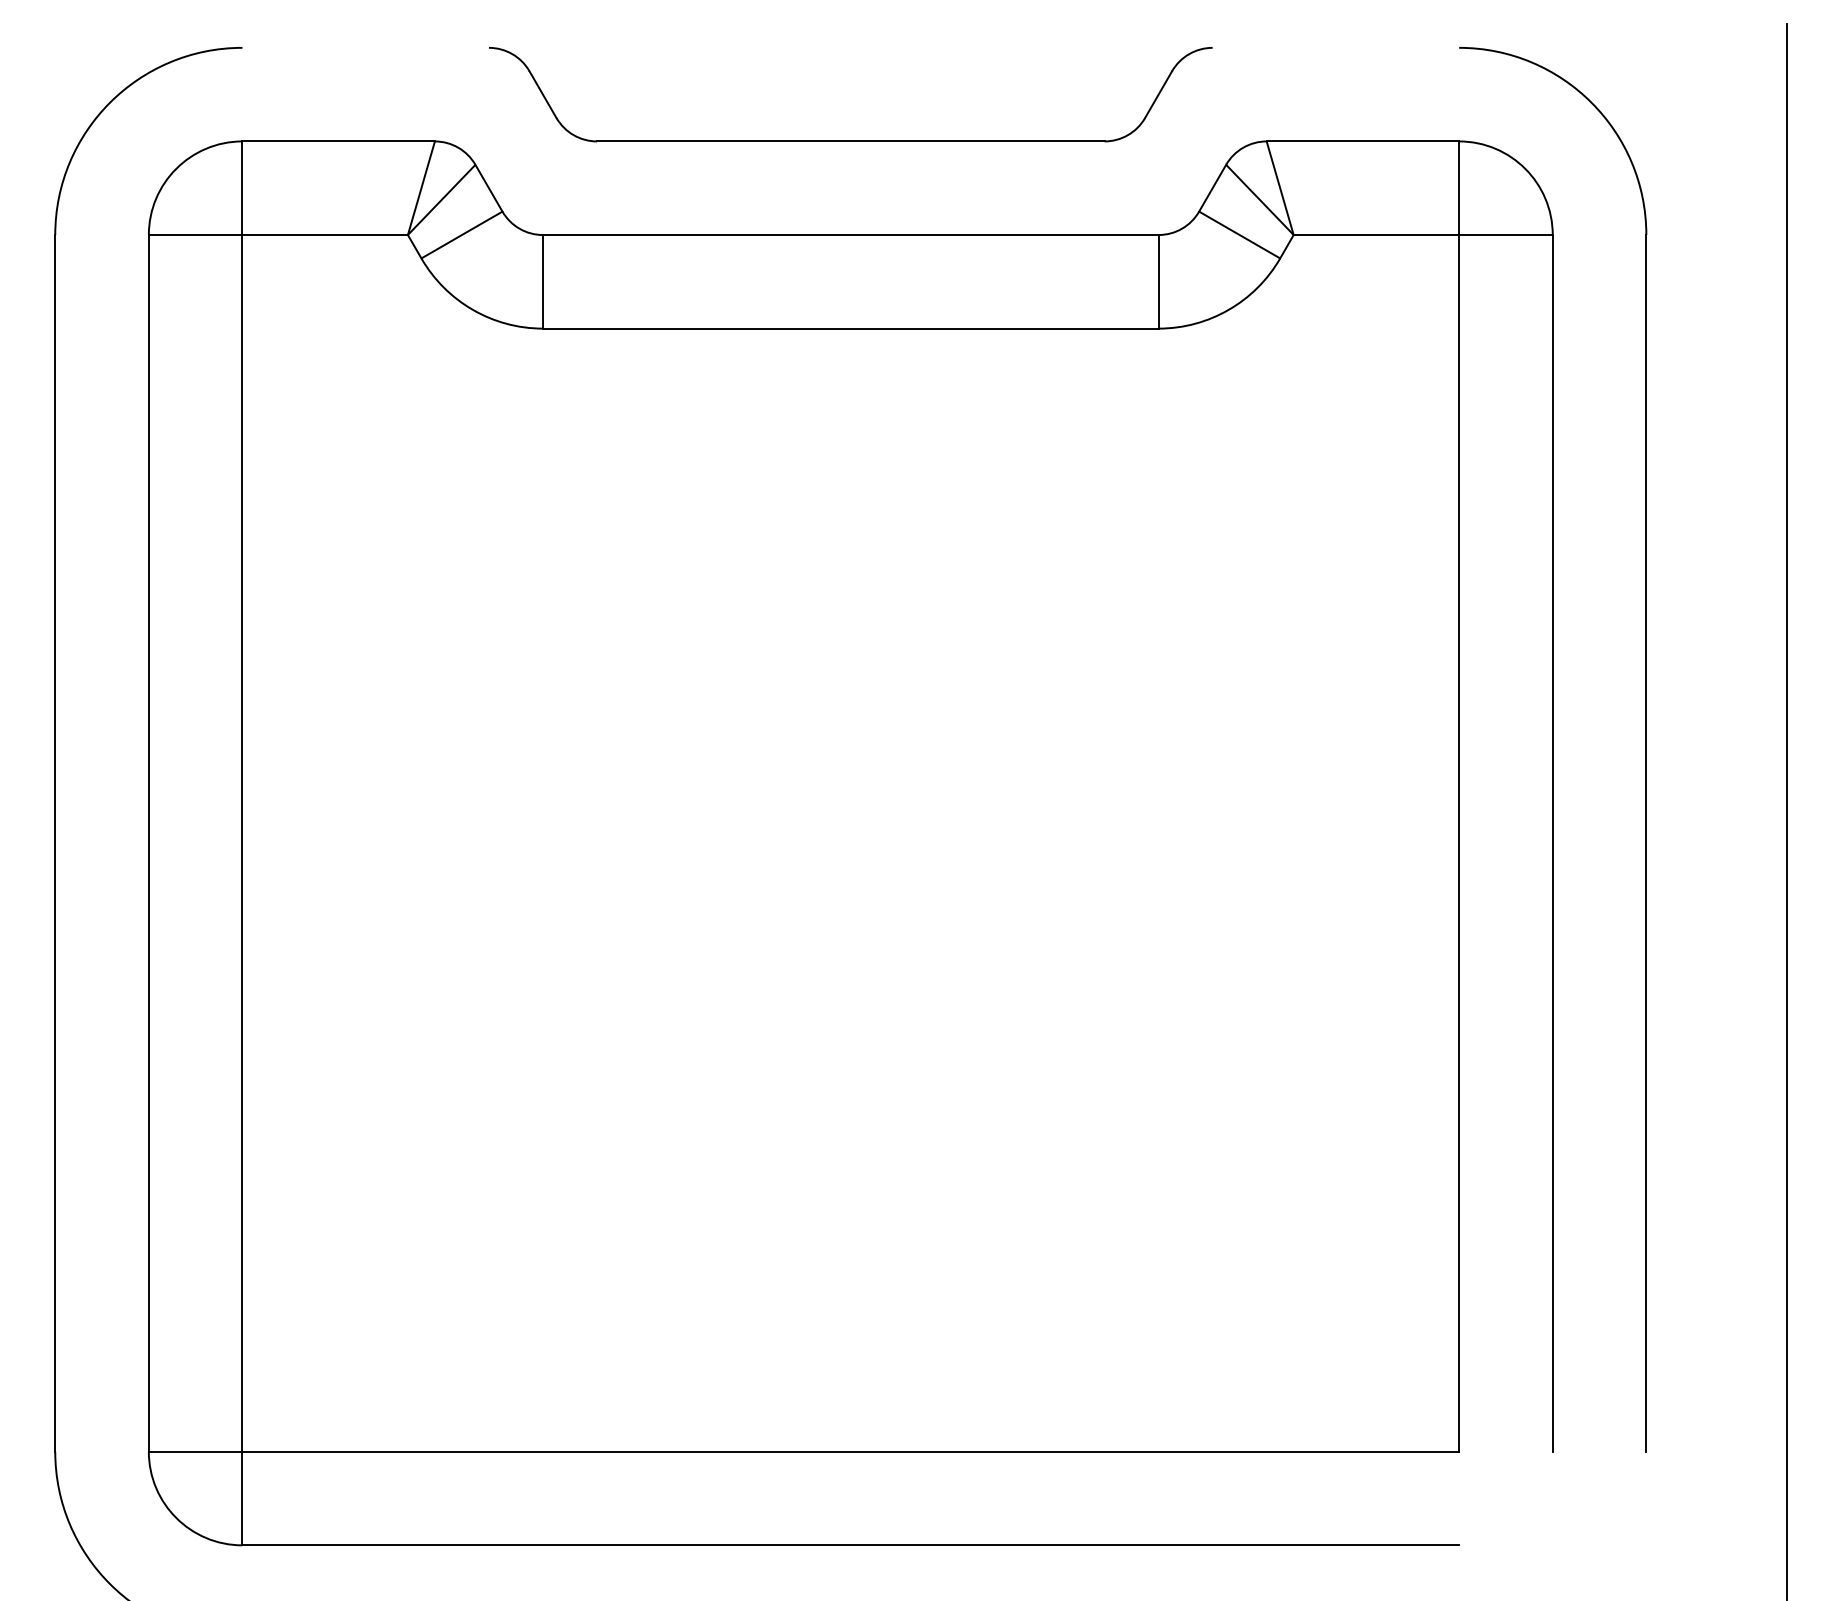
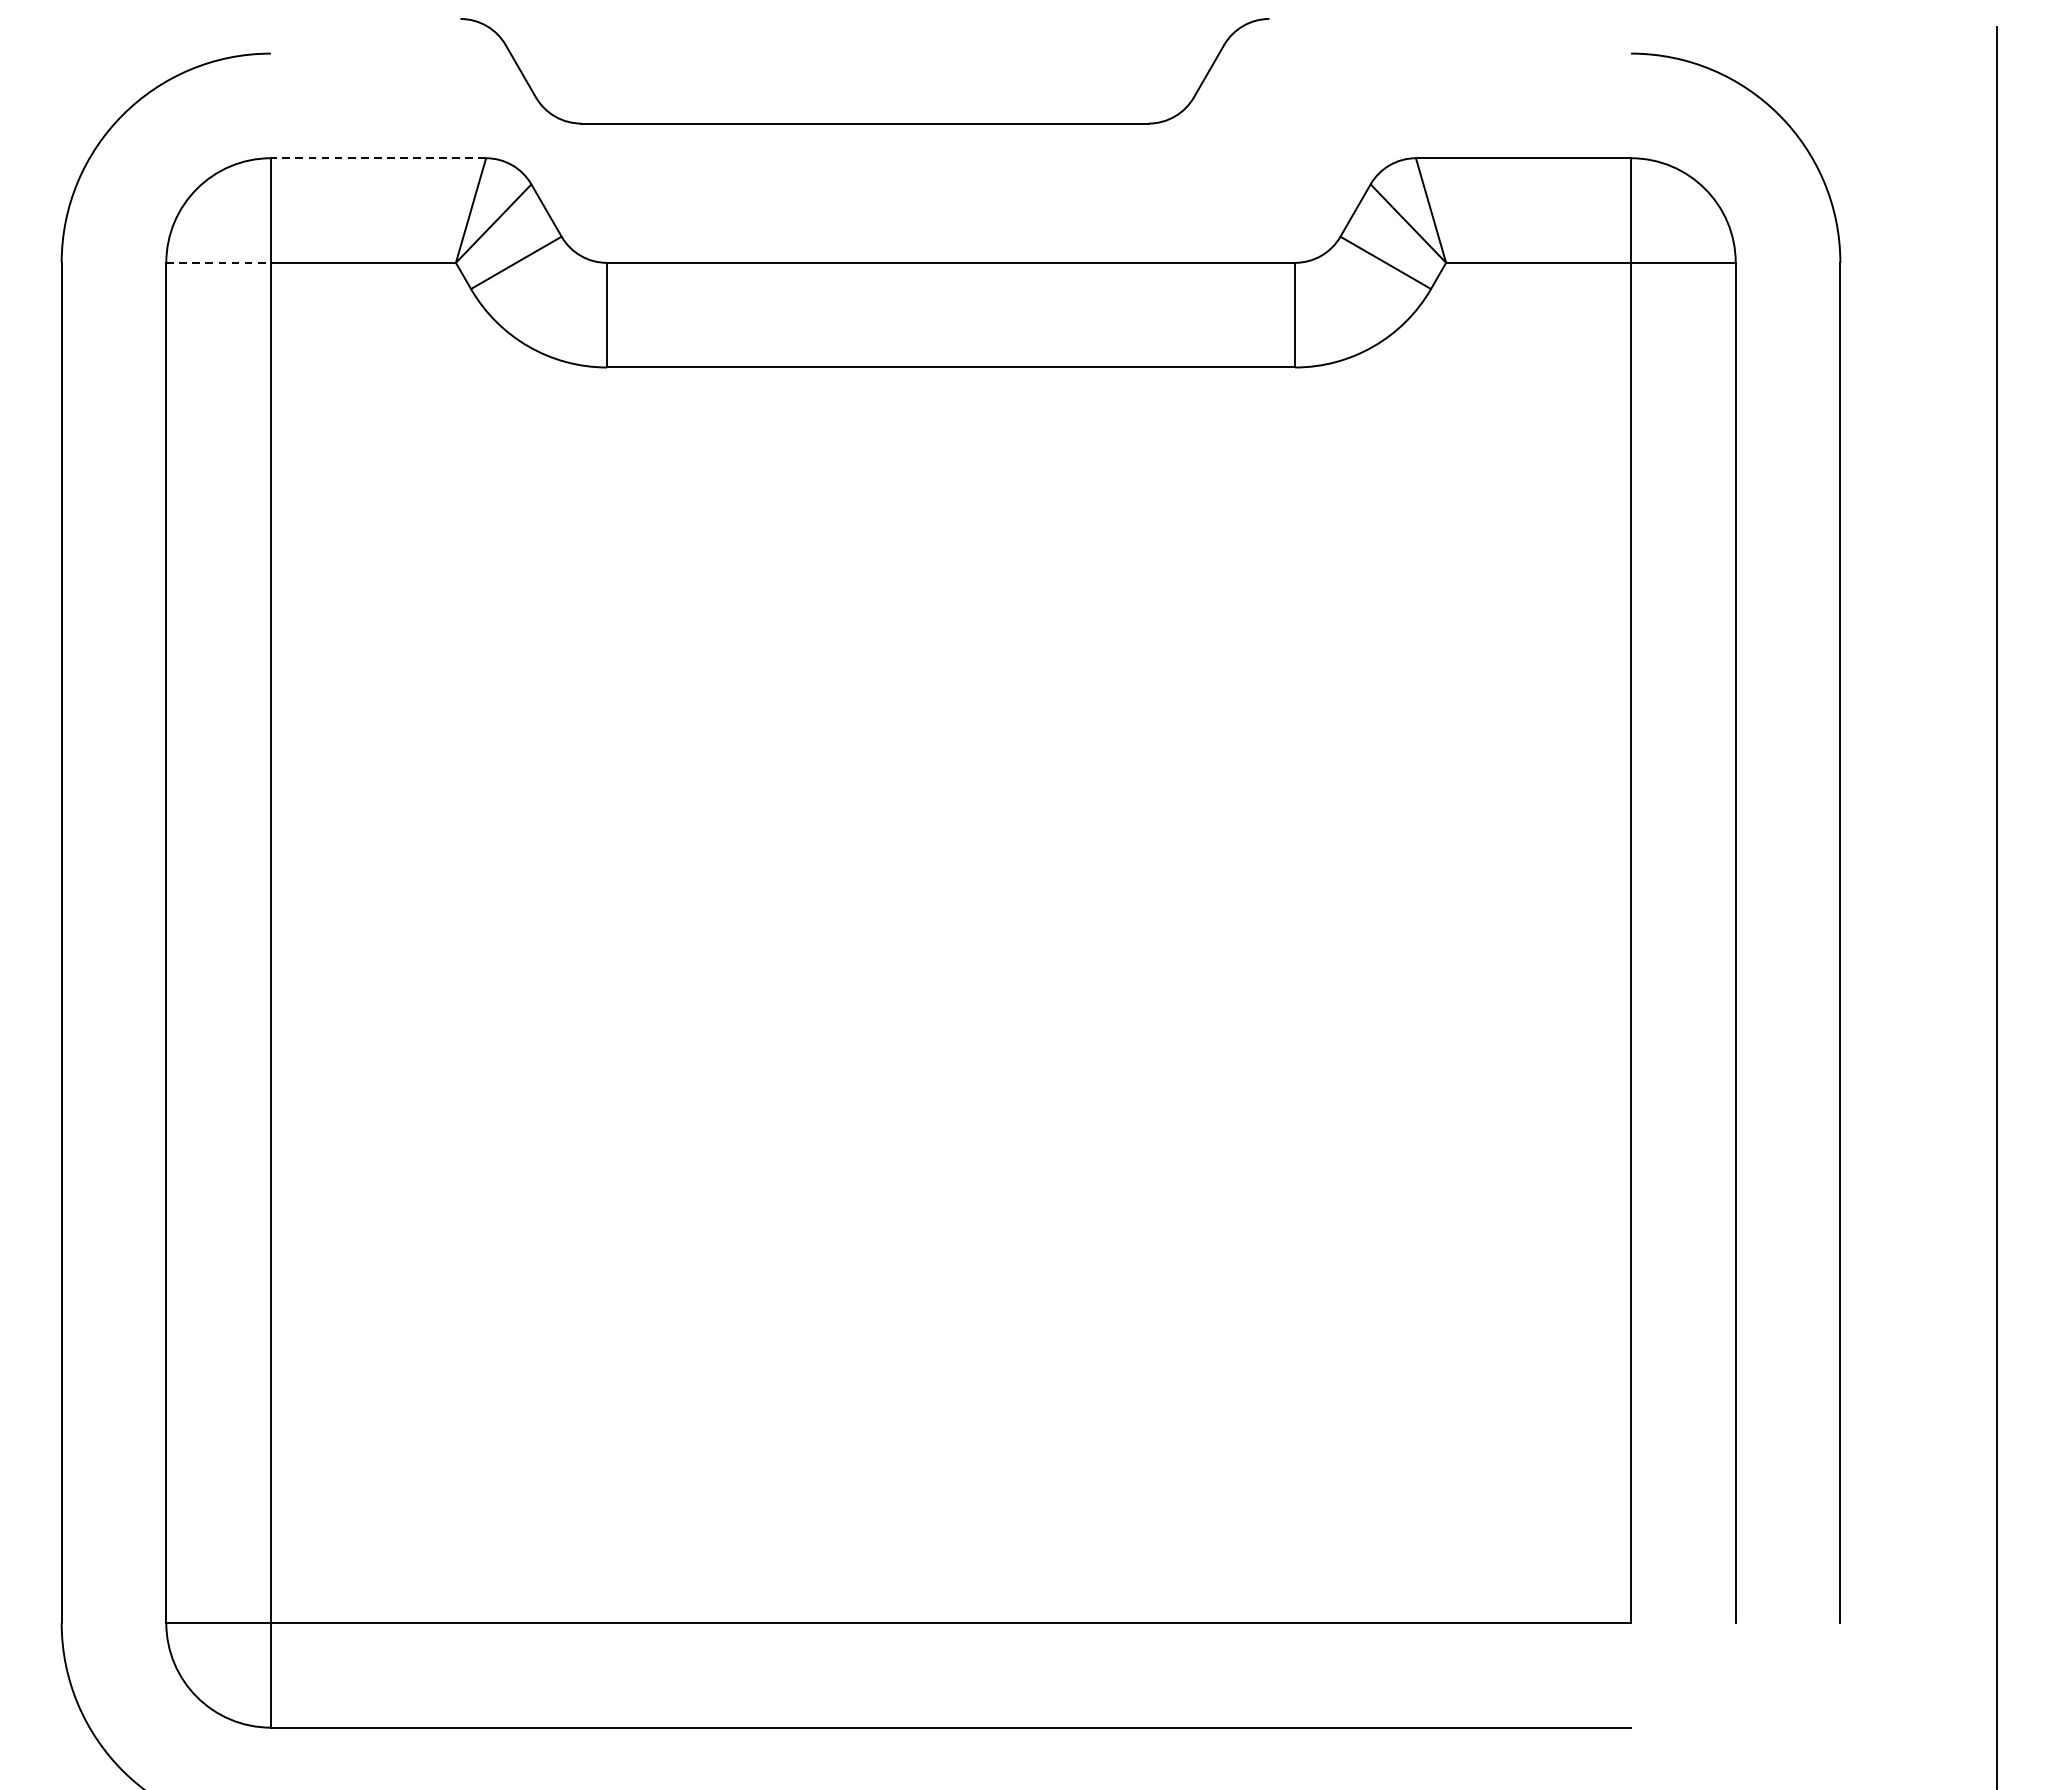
part: (850, 140) -> (864, 122), moved
line: (338, 141) -> (378, 158), solid -> dashed
line: (195, 235) -> (218, 263), solid -> dashed

